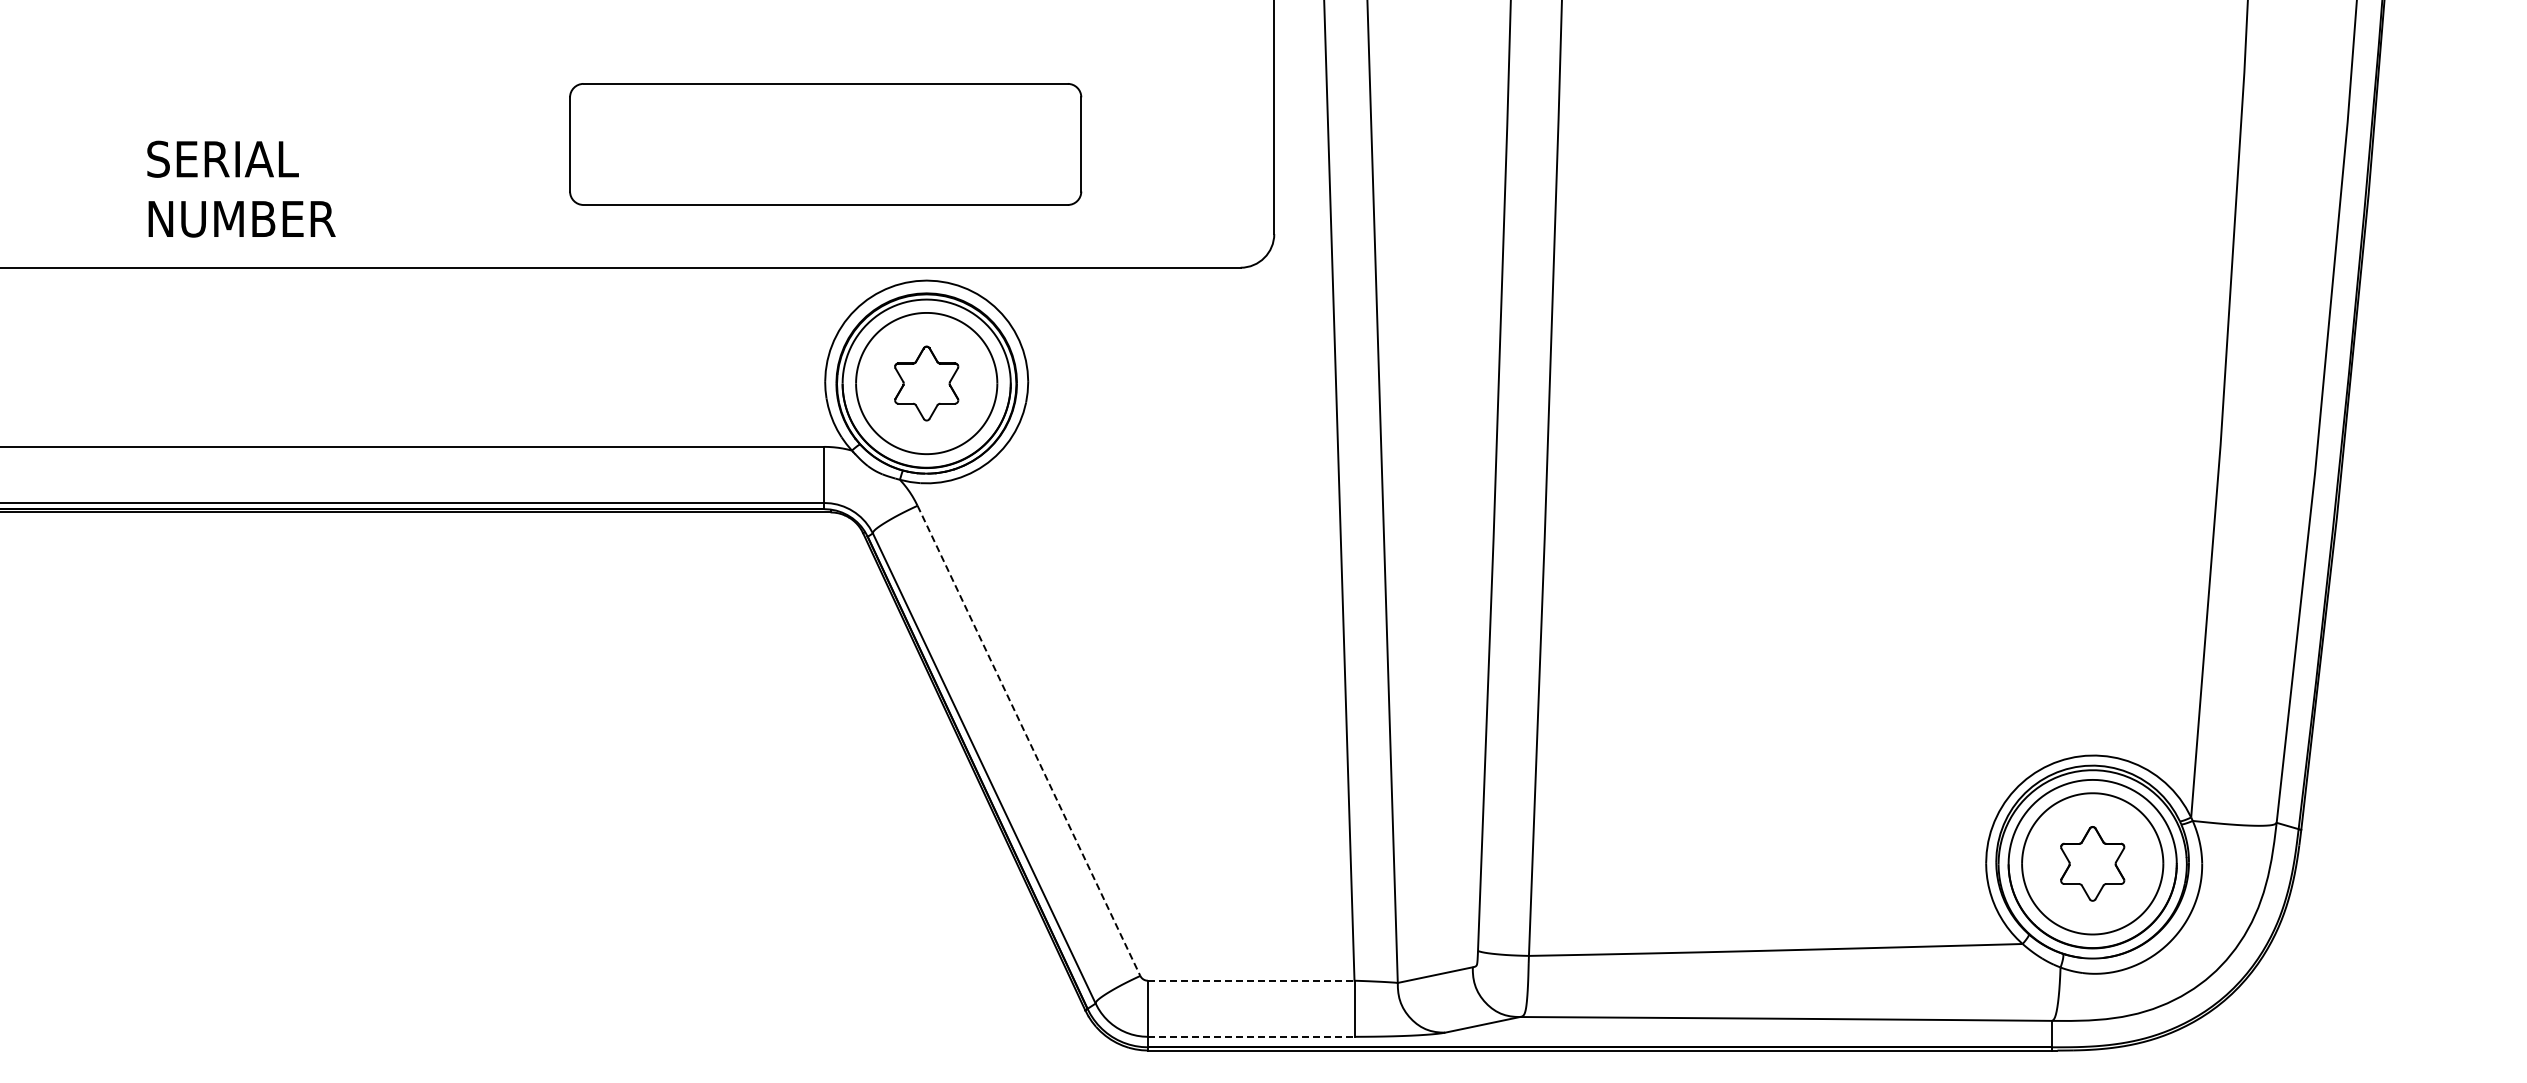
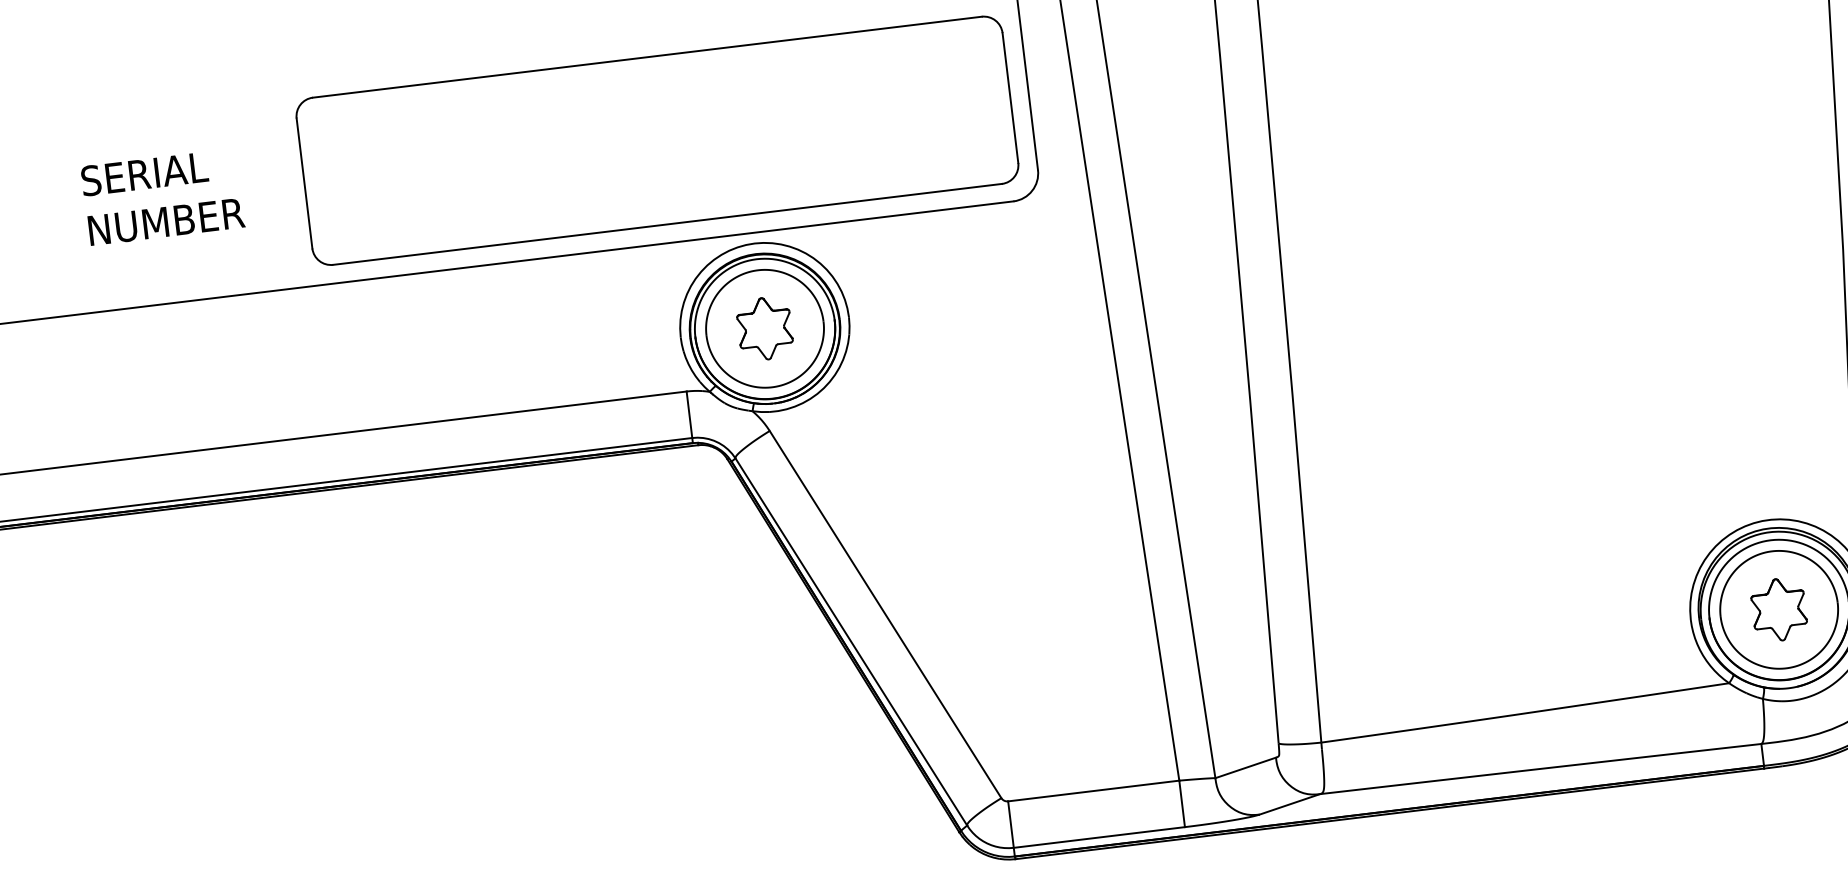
part: (825, 144) -> (657, 140), size x1.67
text: (241, 188) -> (162, 196), moved
line: (1029, 741) -> (886, 615), dashed -> solid
line: (1251, 980) -> (1093, 790), dashed -> solid
line: (1251, 1036) -> (1099, 837), dashed -> solid

